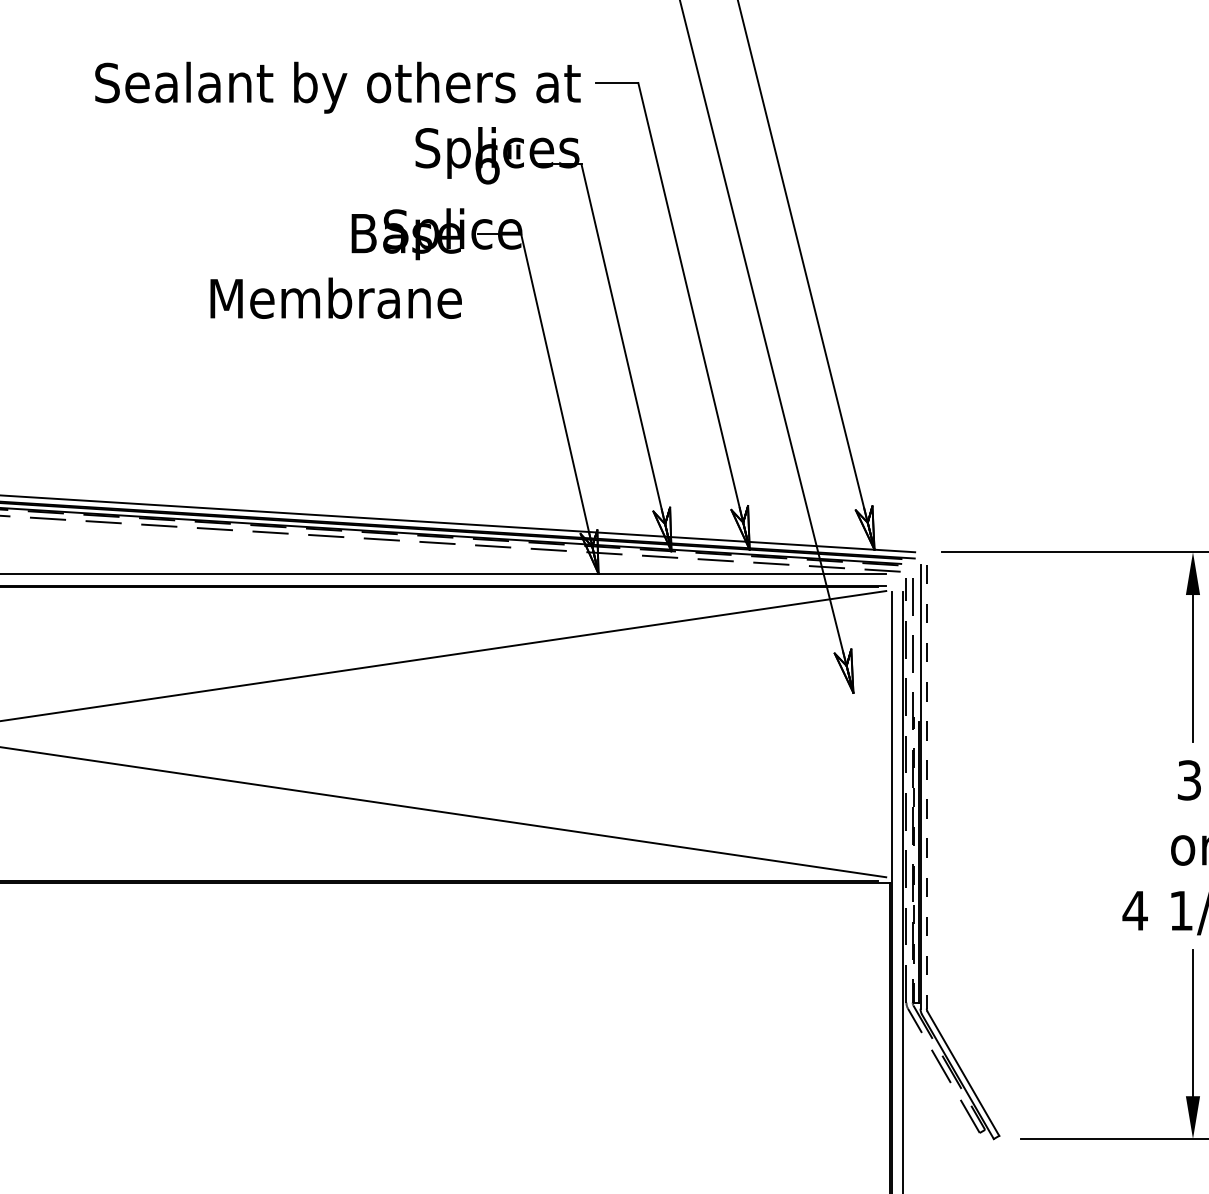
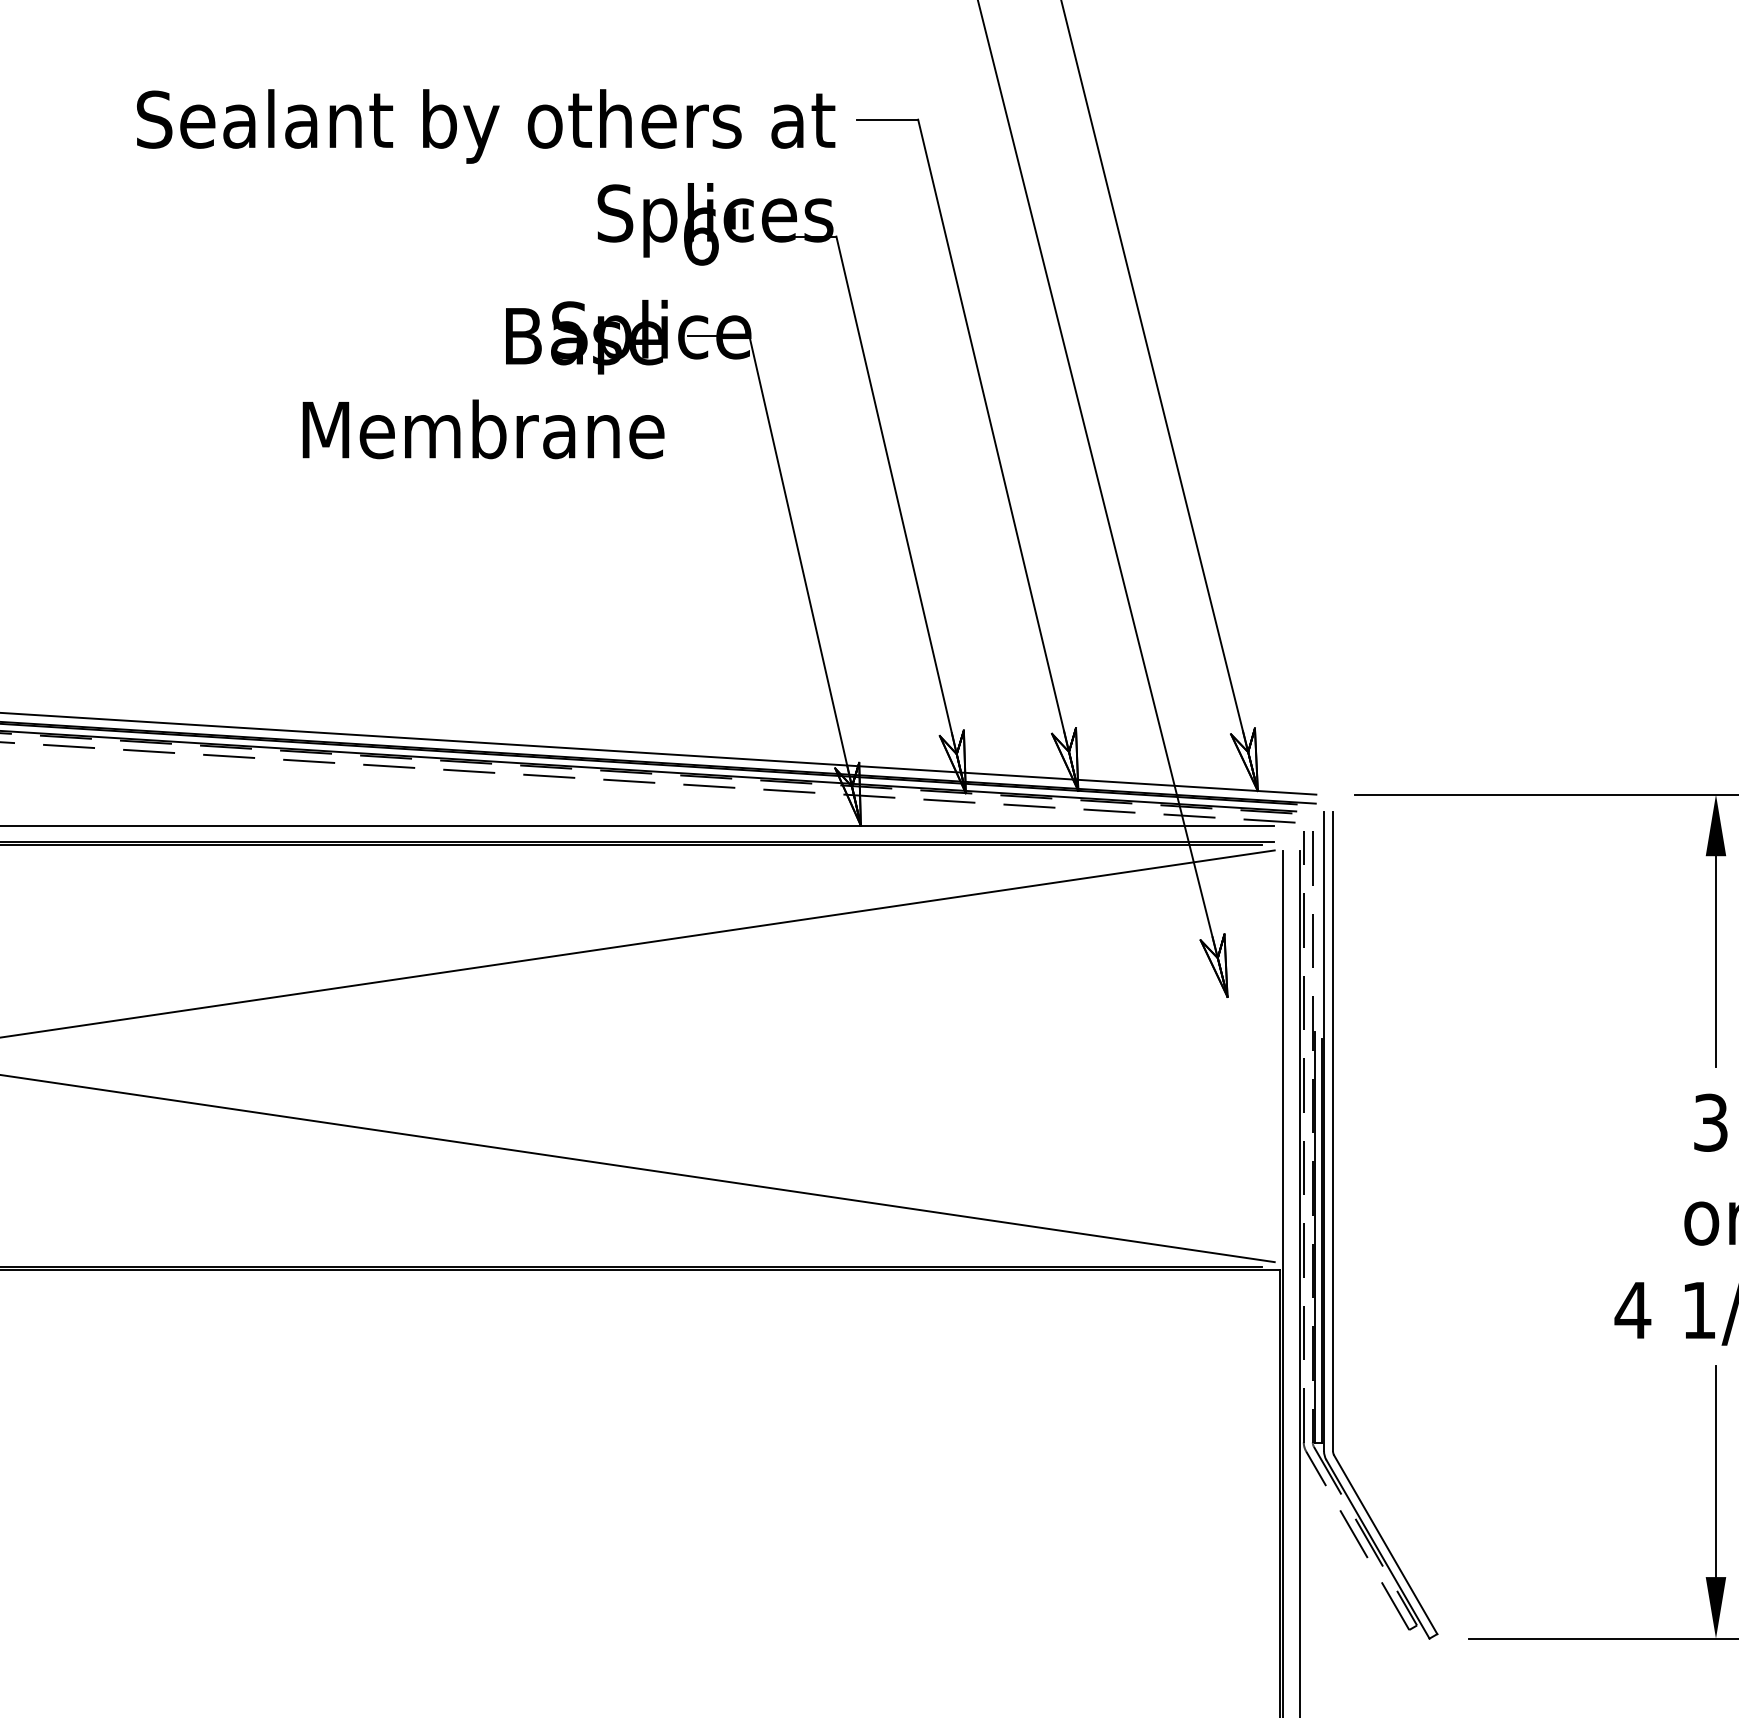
line: (926, 787) -> (1332, 1133), dashed -> solid
line: (914, 860) -> (1315, 1238), dashed -> solid

